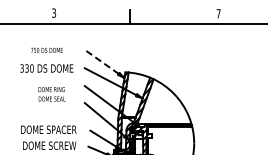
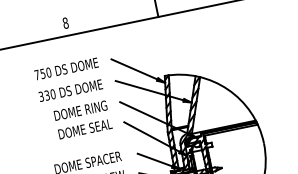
text: (54, 12) -> (66, 22), 3 -> 8
part: (46, 50) -> (65, 69), size x1.67
line: (102, 62) -> (135, 69), dashed -> solid
part: (51, 94) -> (82, 120), size x1.67

